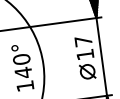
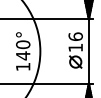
text: (83, 41) -> (75, 36), 17 -> 16

